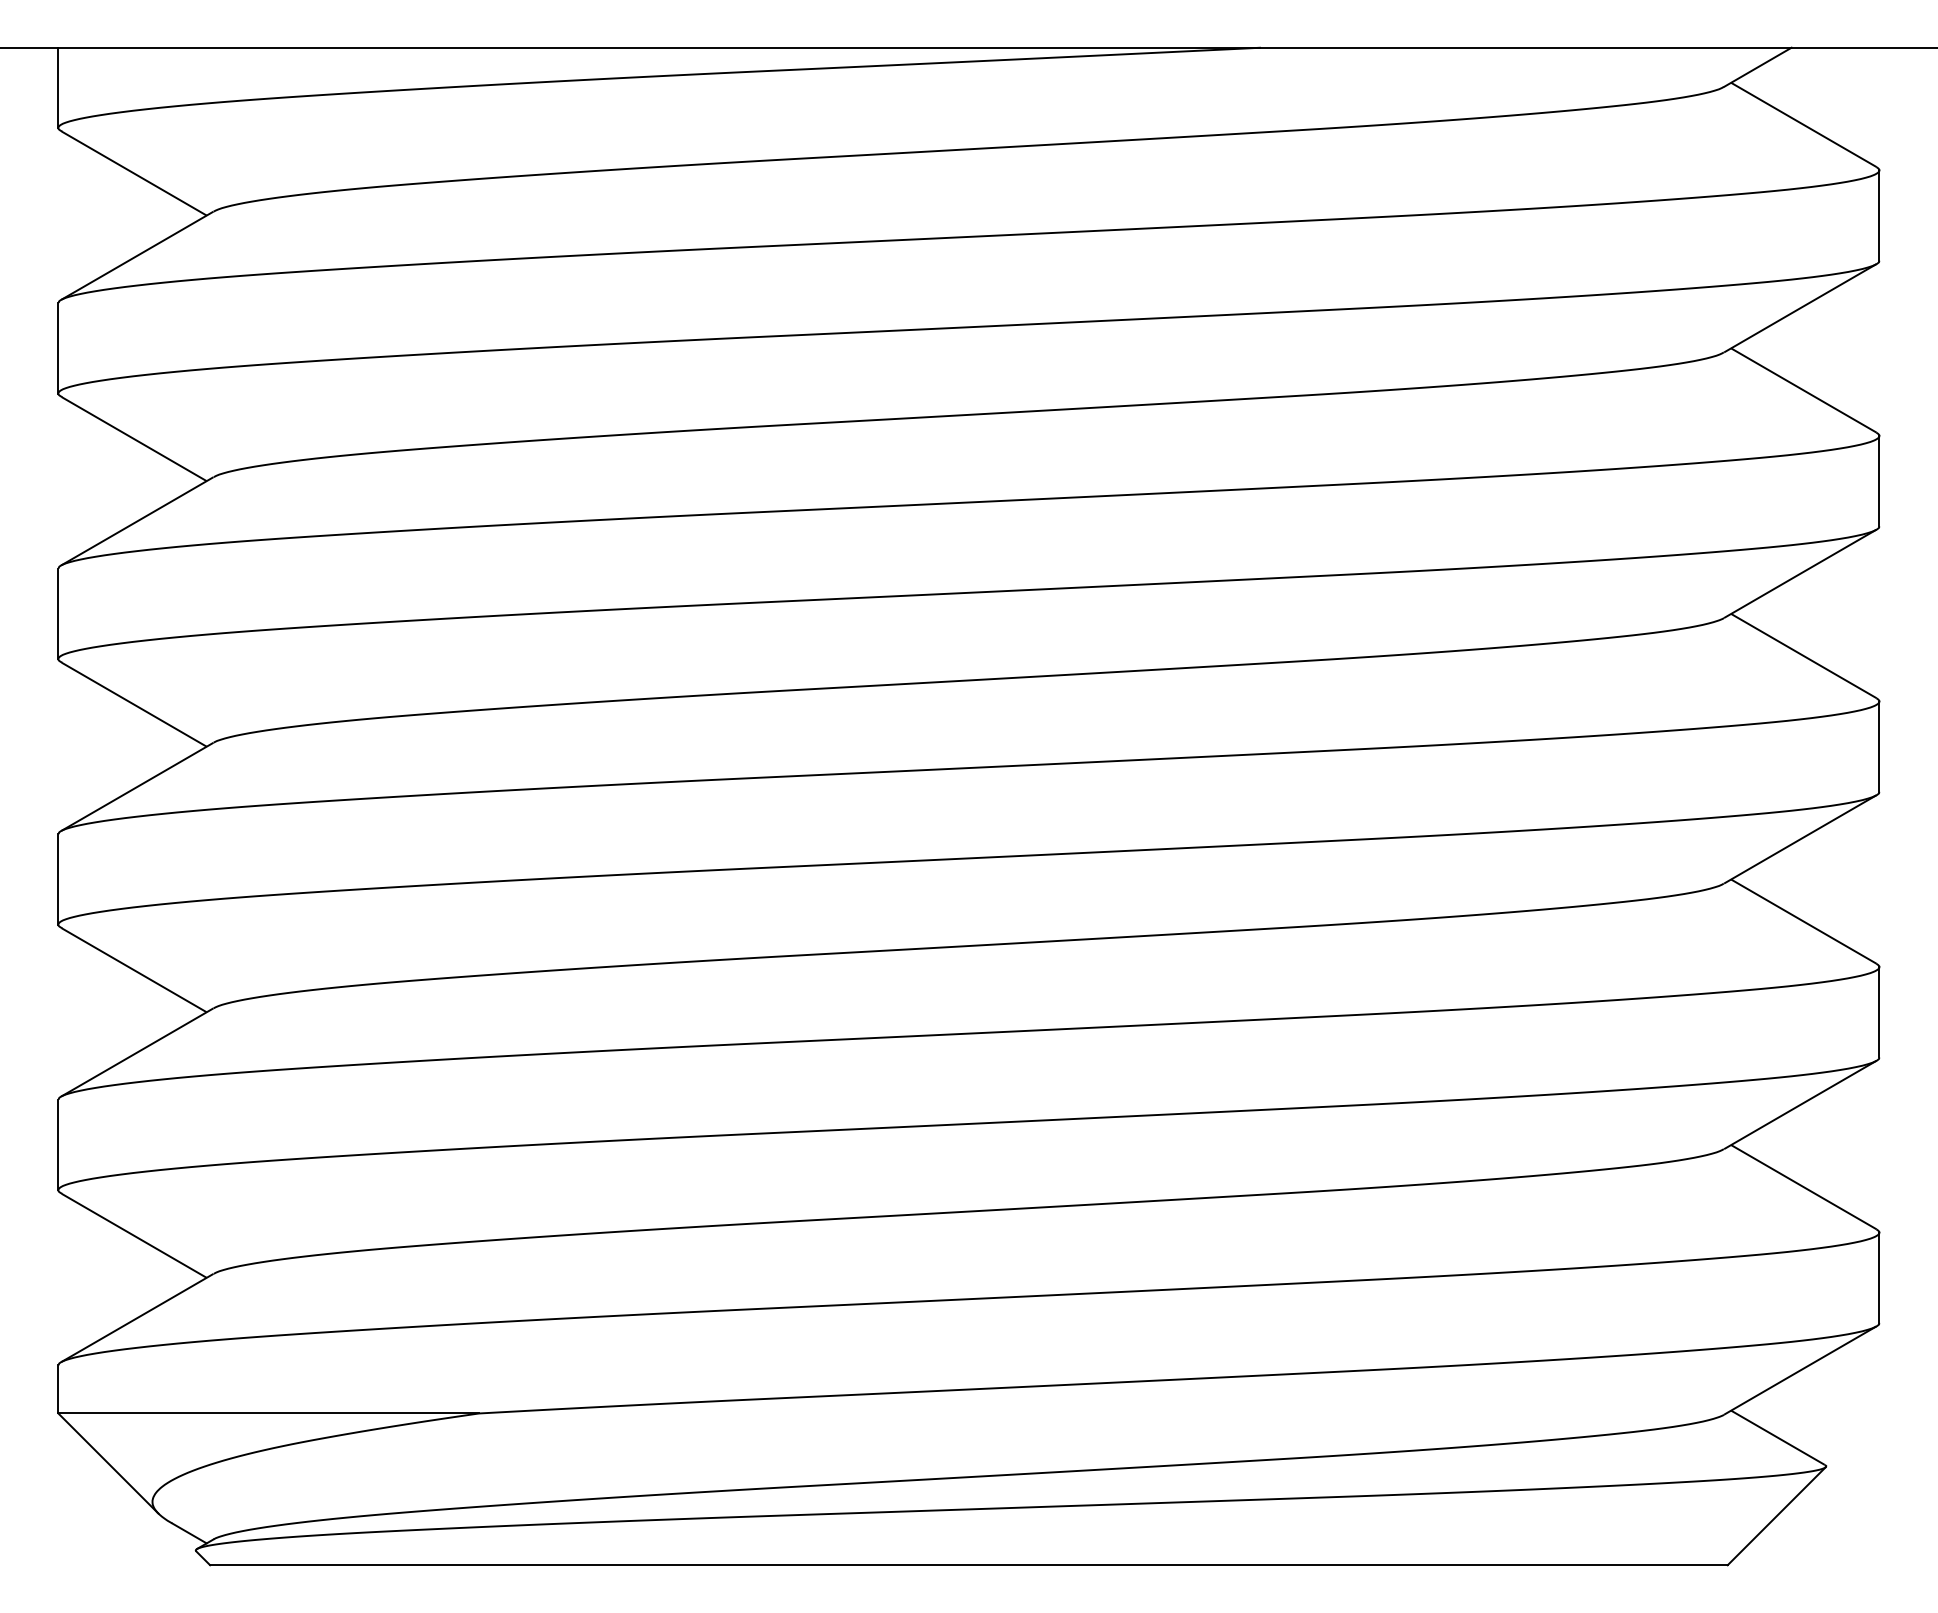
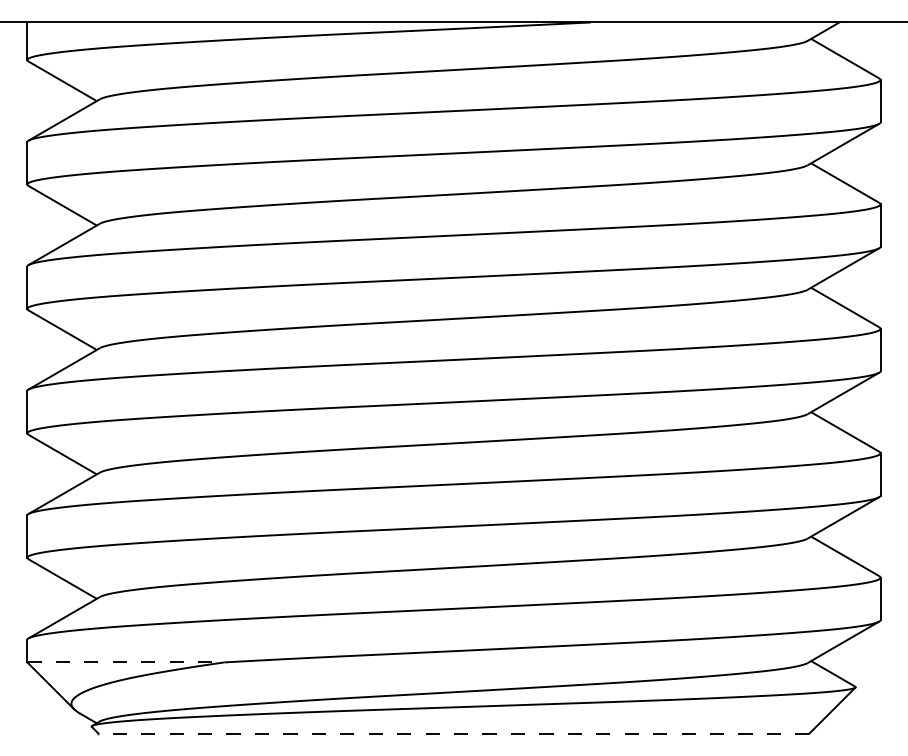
line: (267, 1413) -> (125, 662), solid -> dashed
line: (967, 1565) -> (453, 733), solid -> dashed

